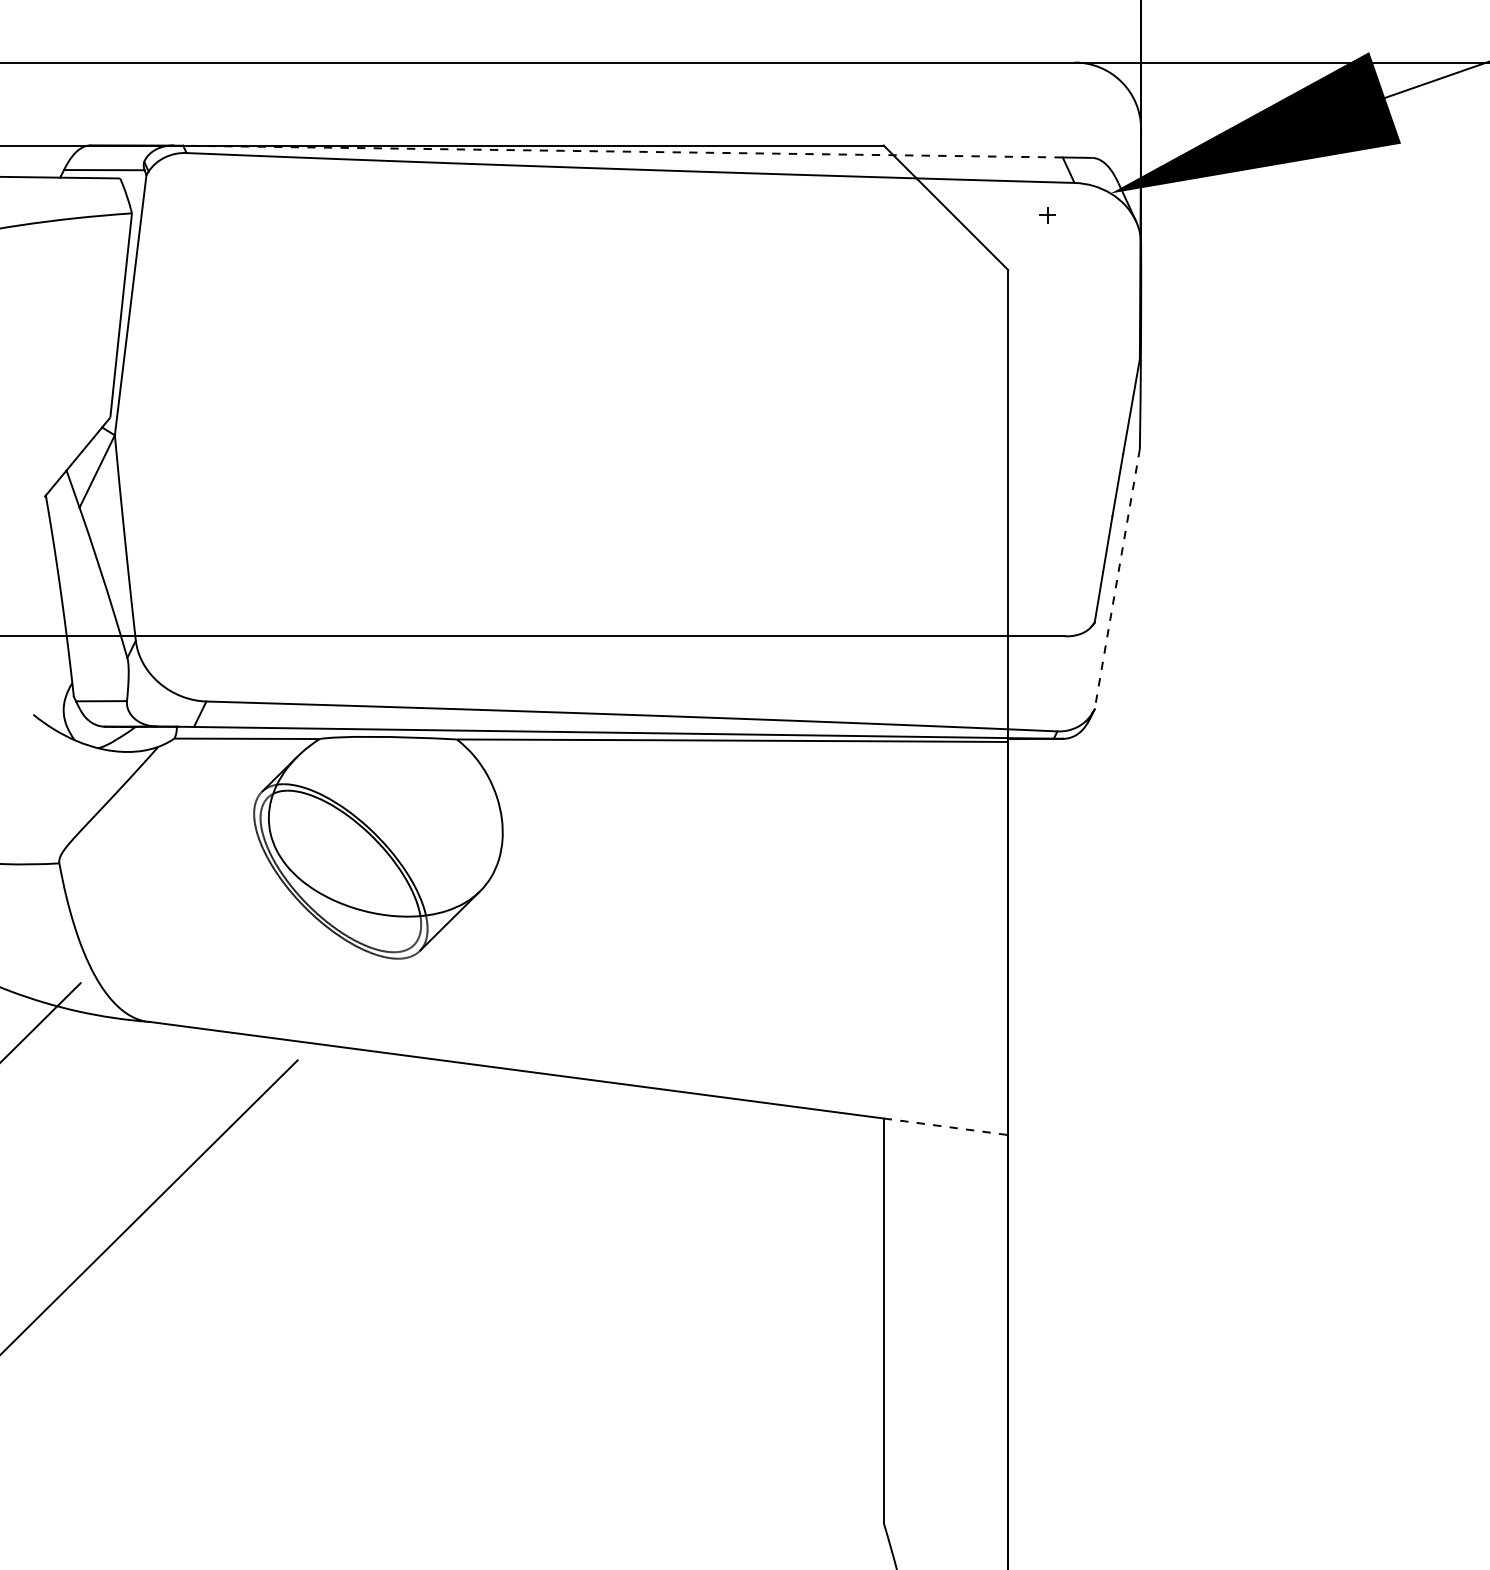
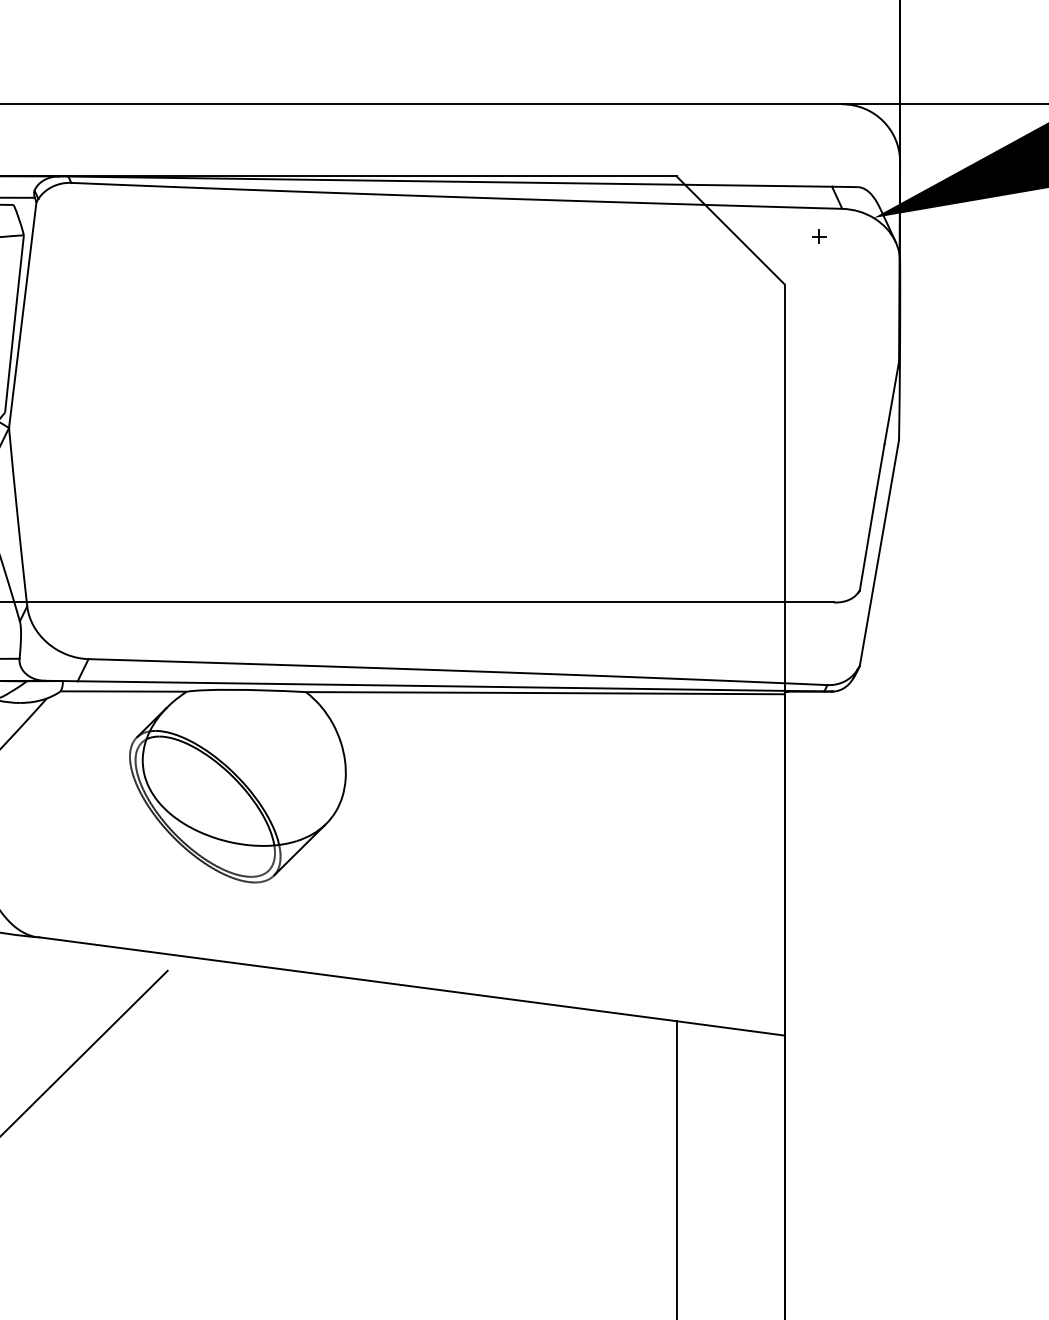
line: (622, 151) -> (449, 181), dashed -> solid
line: (1117, 579) -> (879, 553), dashed -> solid
line: (946, 1126) -> (731, 1028), dashed -> solid

